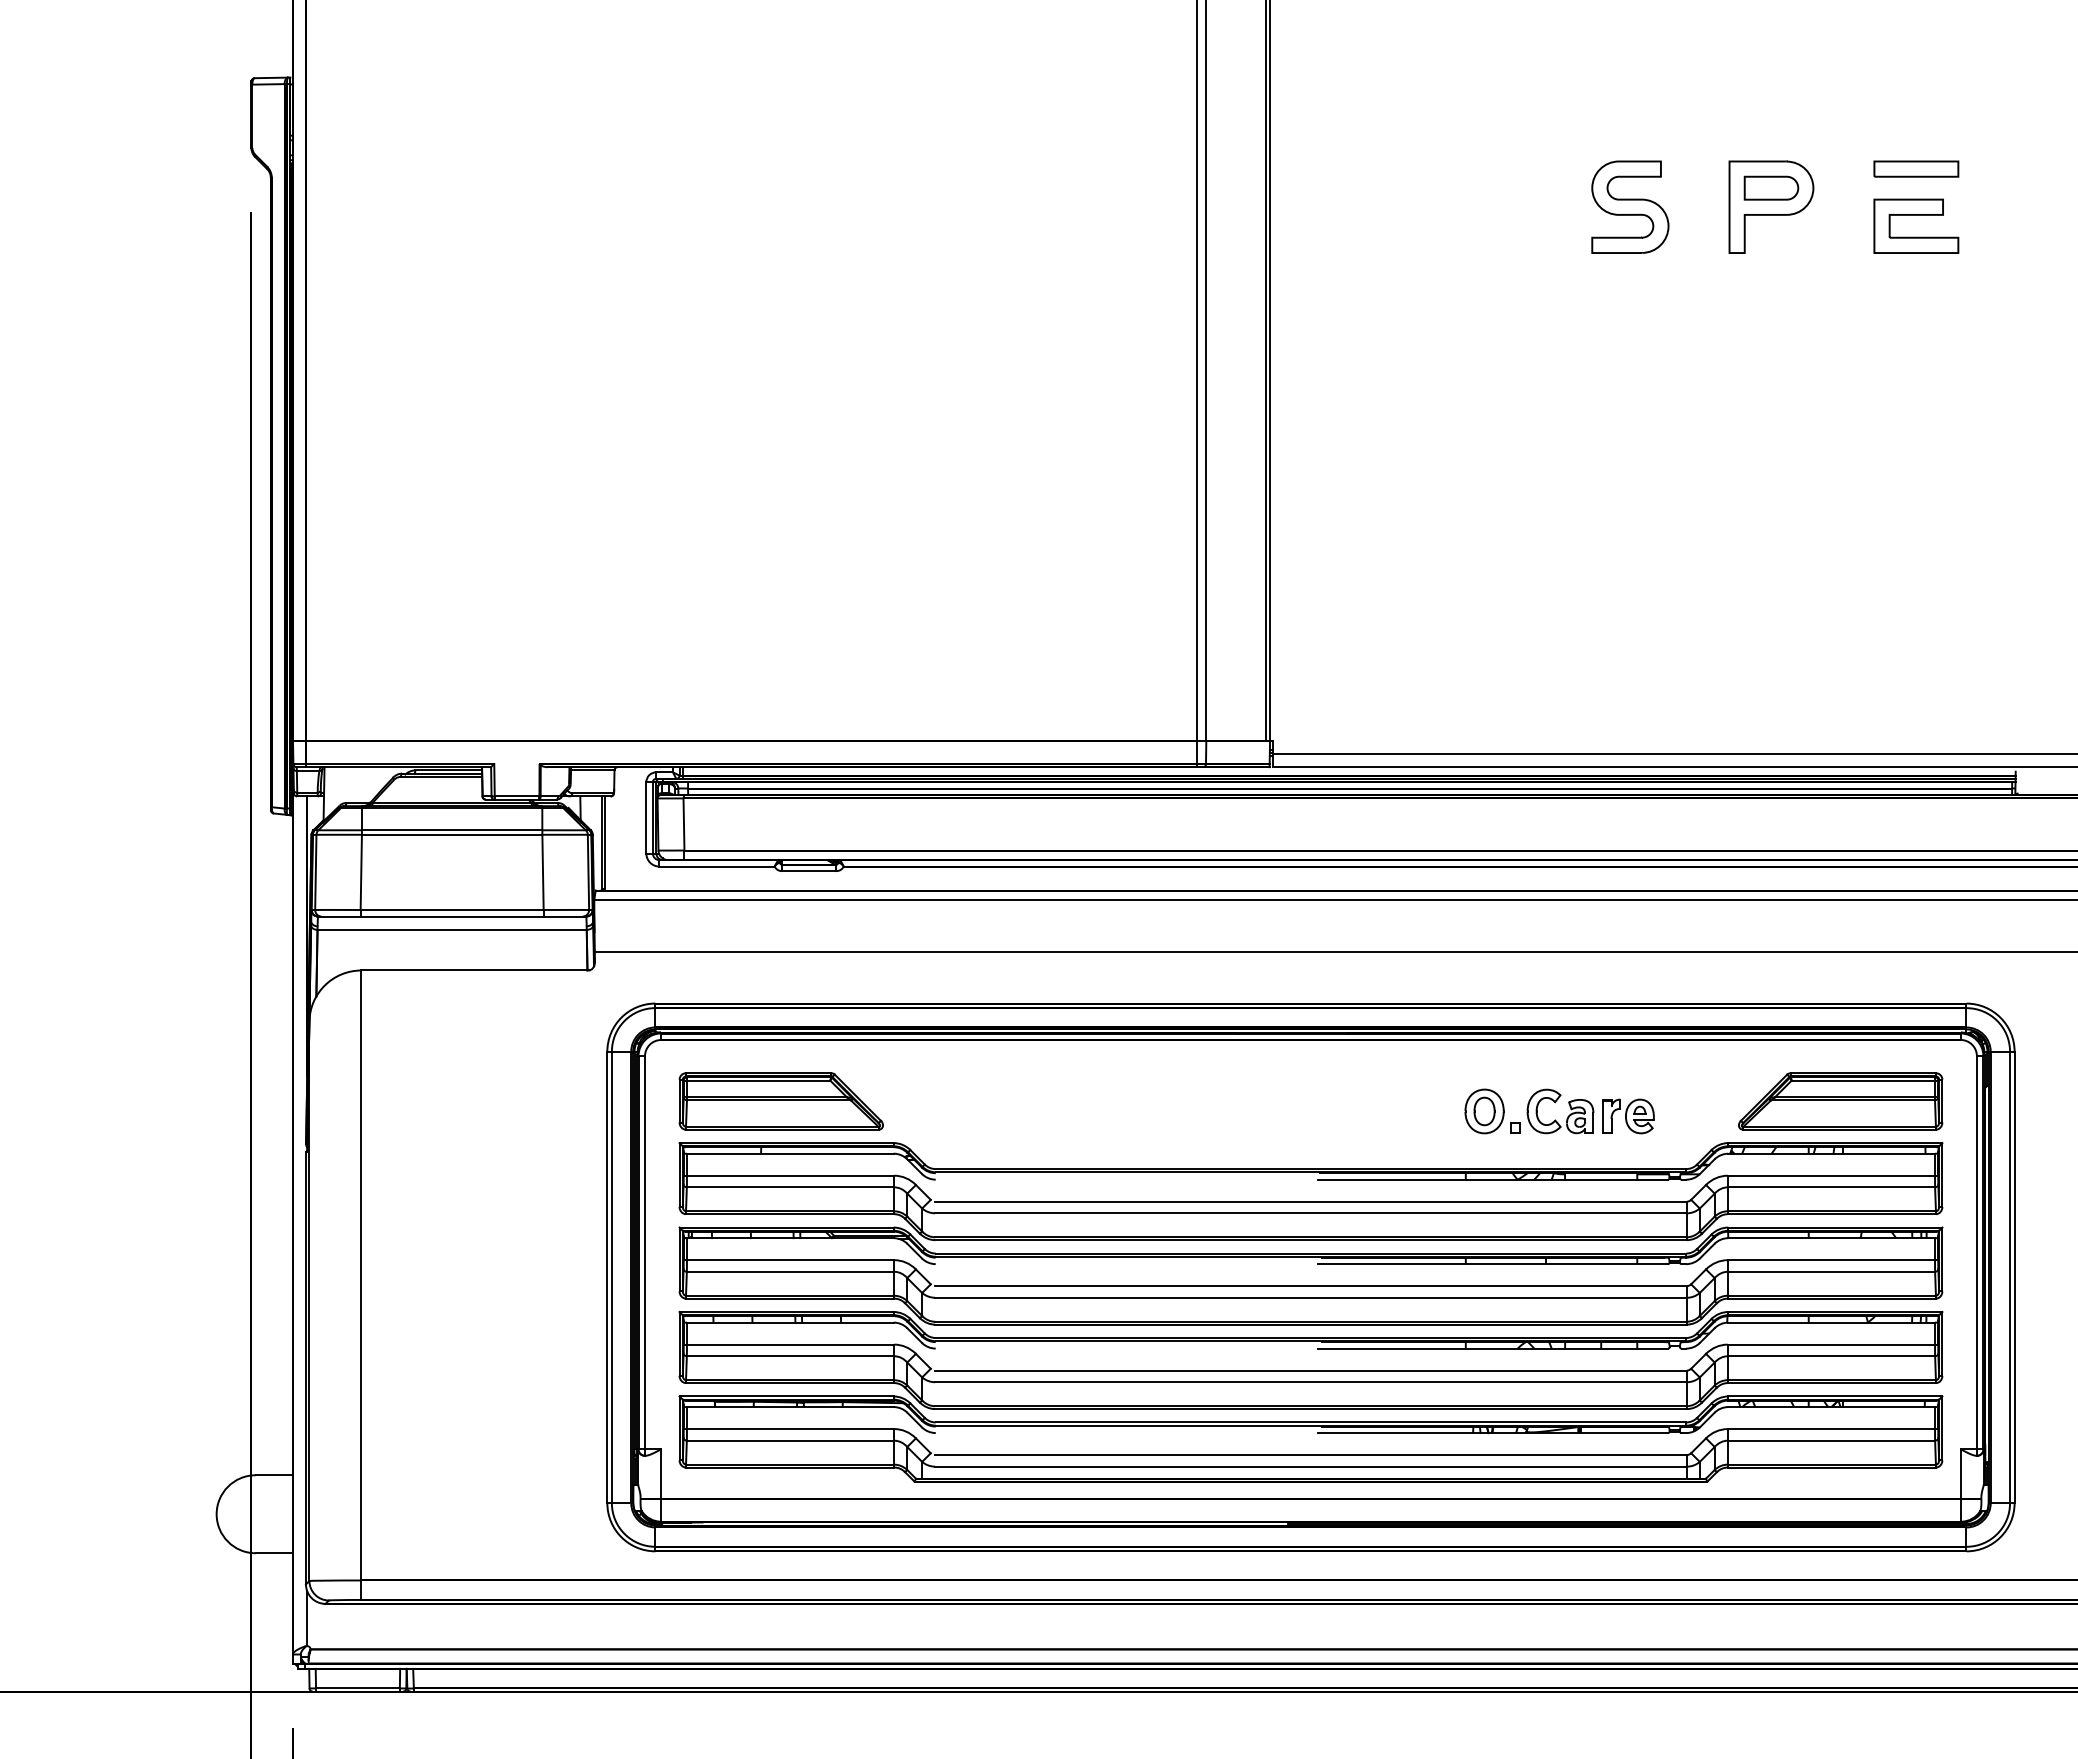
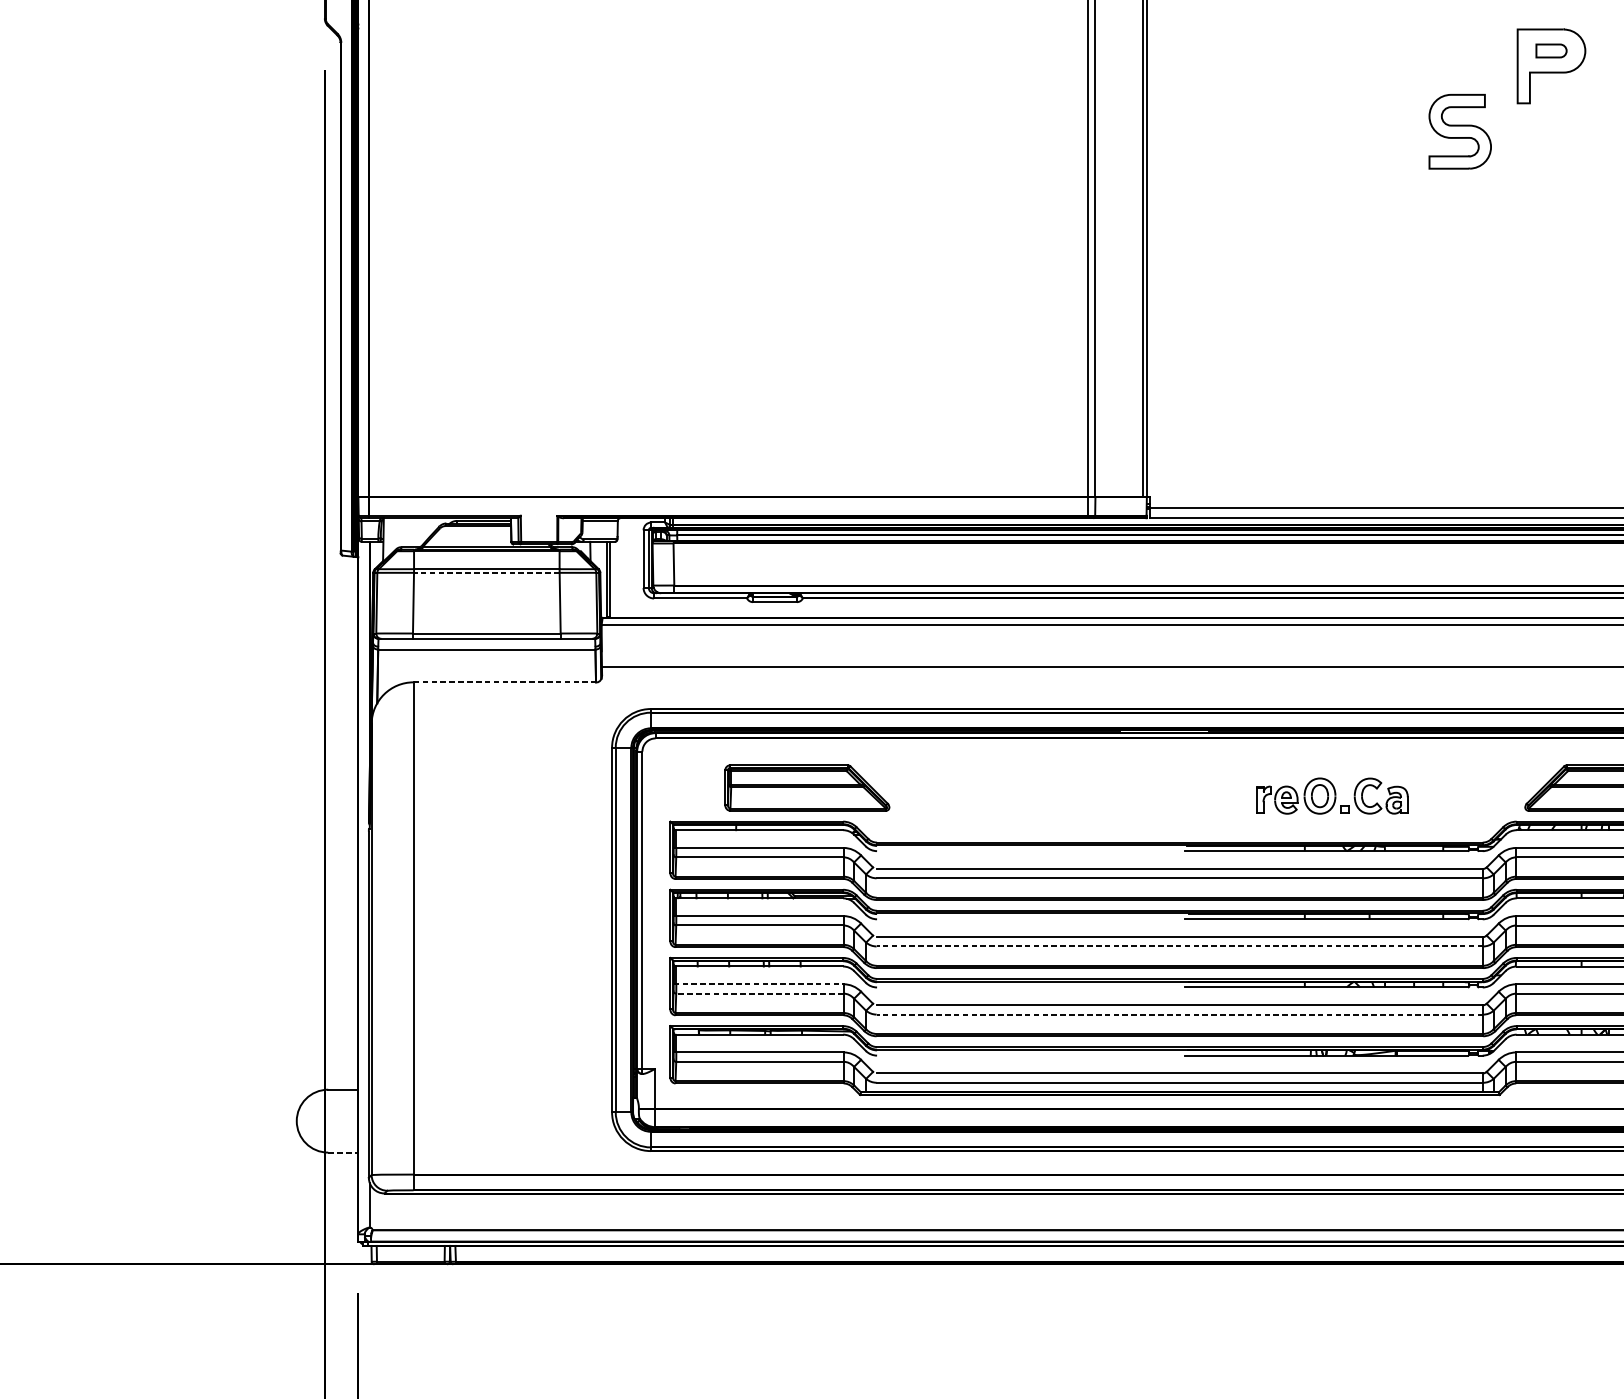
part: (1771, 187) -> (1551, 50), size x0.7
part: (1630, 206) -> (1460, 131), moved
line: (451, 834) -> (486, 572), solid -> dashed
line: (475, 970) -> (505, 682), solid -> dashed
part: (780, 1101) -> (806, 788), moved
part: (1628, 1116) -> (1277, 800), moved
line: (1310, 1297) -> (1179, 946), solid -> dashed
line: (789, 1344) -> (759, 984), solid -> dashed
line: (790, 1356) -> (759, 993), solid -> dashed
line: (1310, 1382) -> (1179, 1014), solid -> dashed
line: (274, 1553) -> (343, 1152), solid -> dashed

